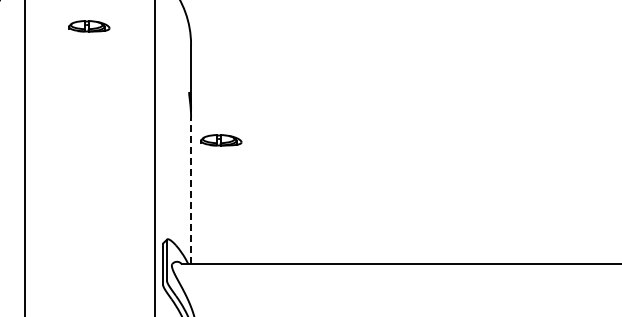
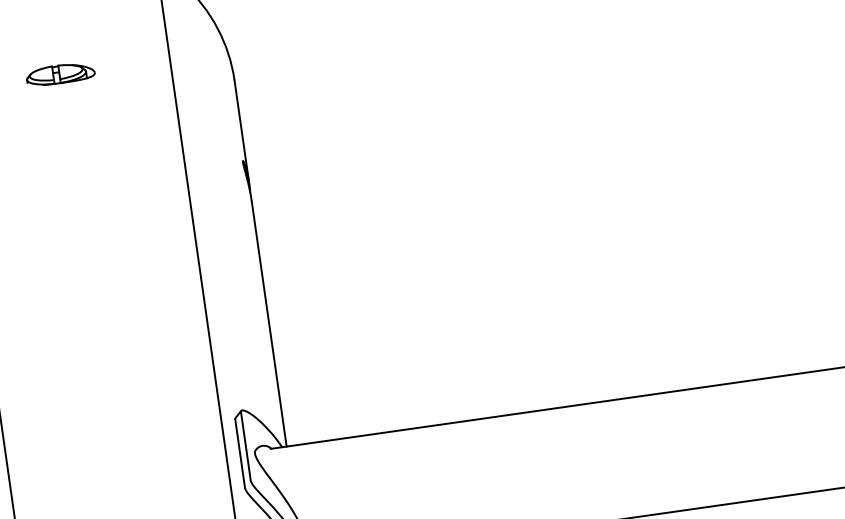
part: (221, 140) -> (307, 233), removed
line: (191, 190) -> (269, 323), dashed -> solid

